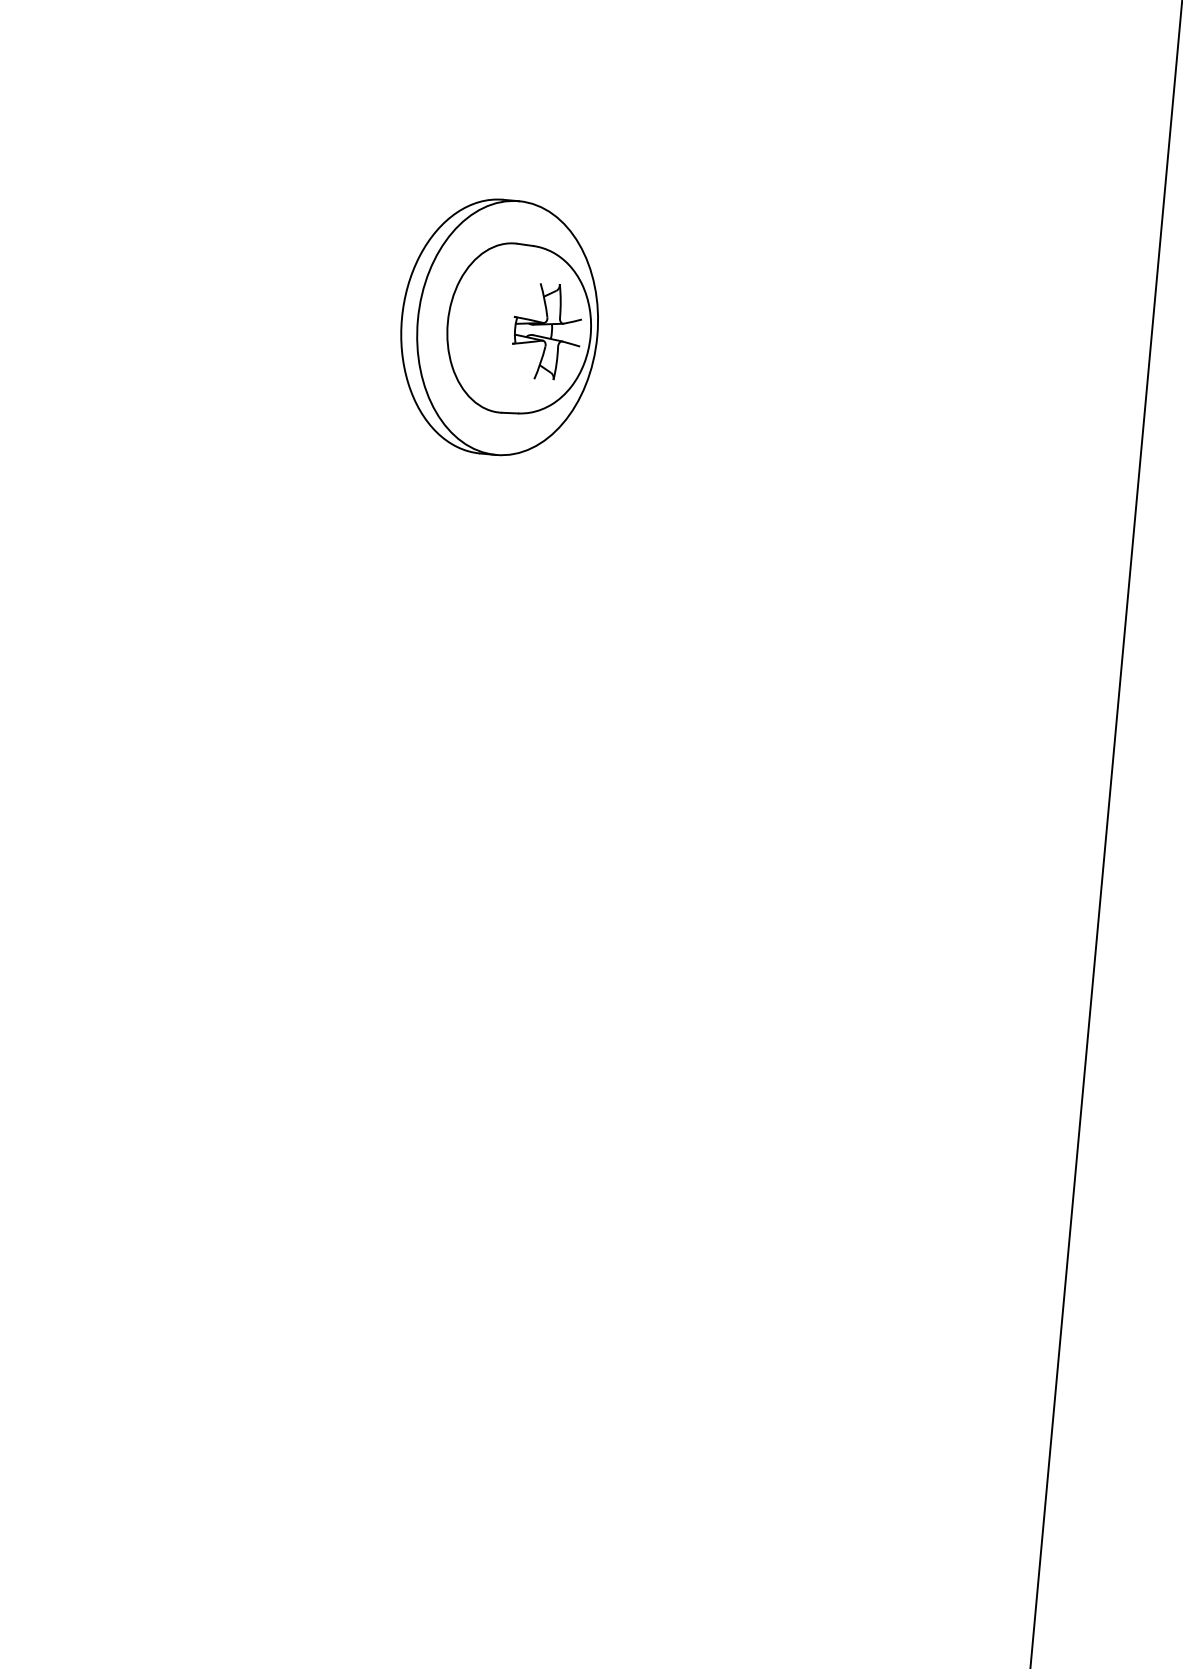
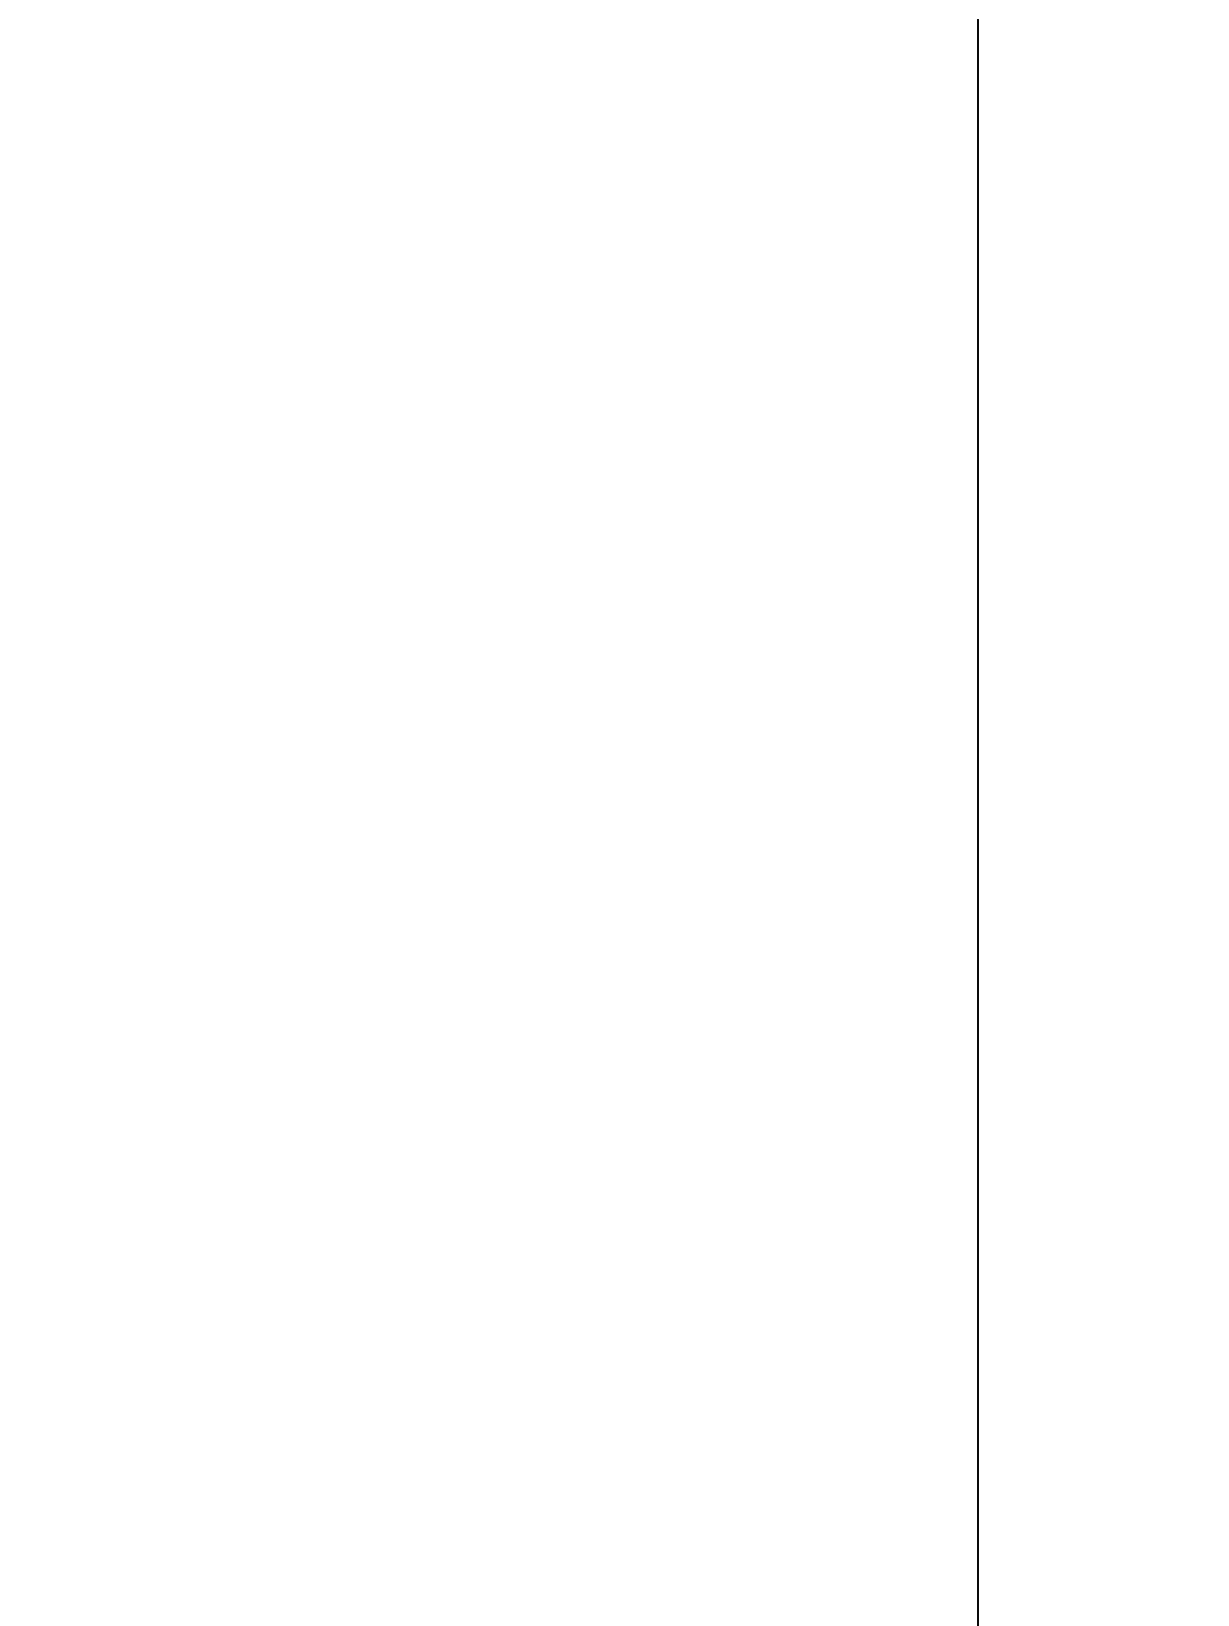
part: (499, 327) -> (349, 403), removed

